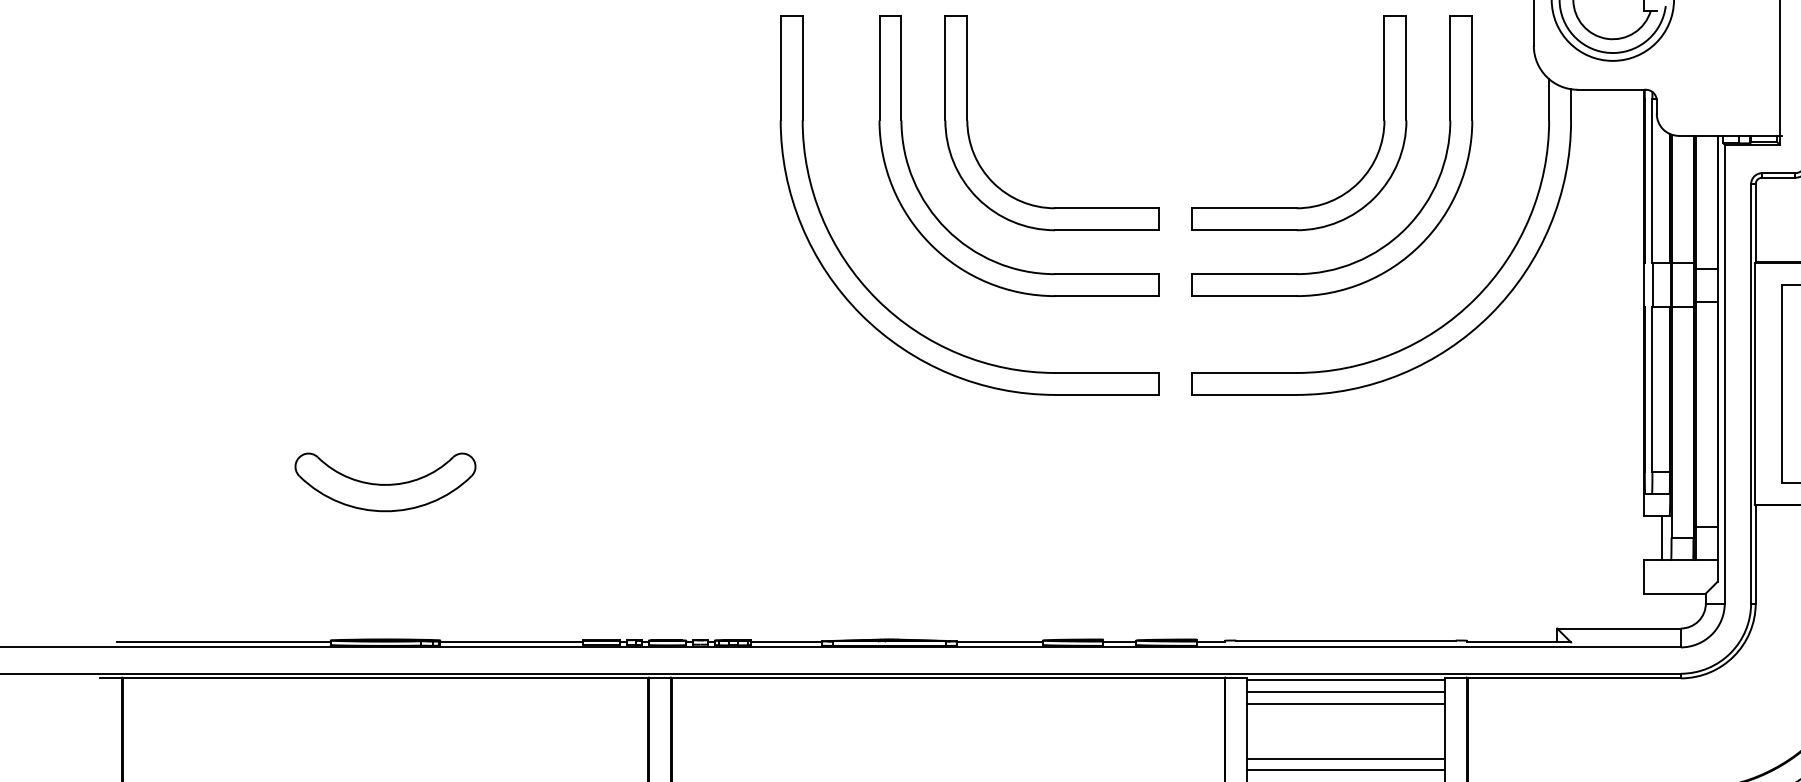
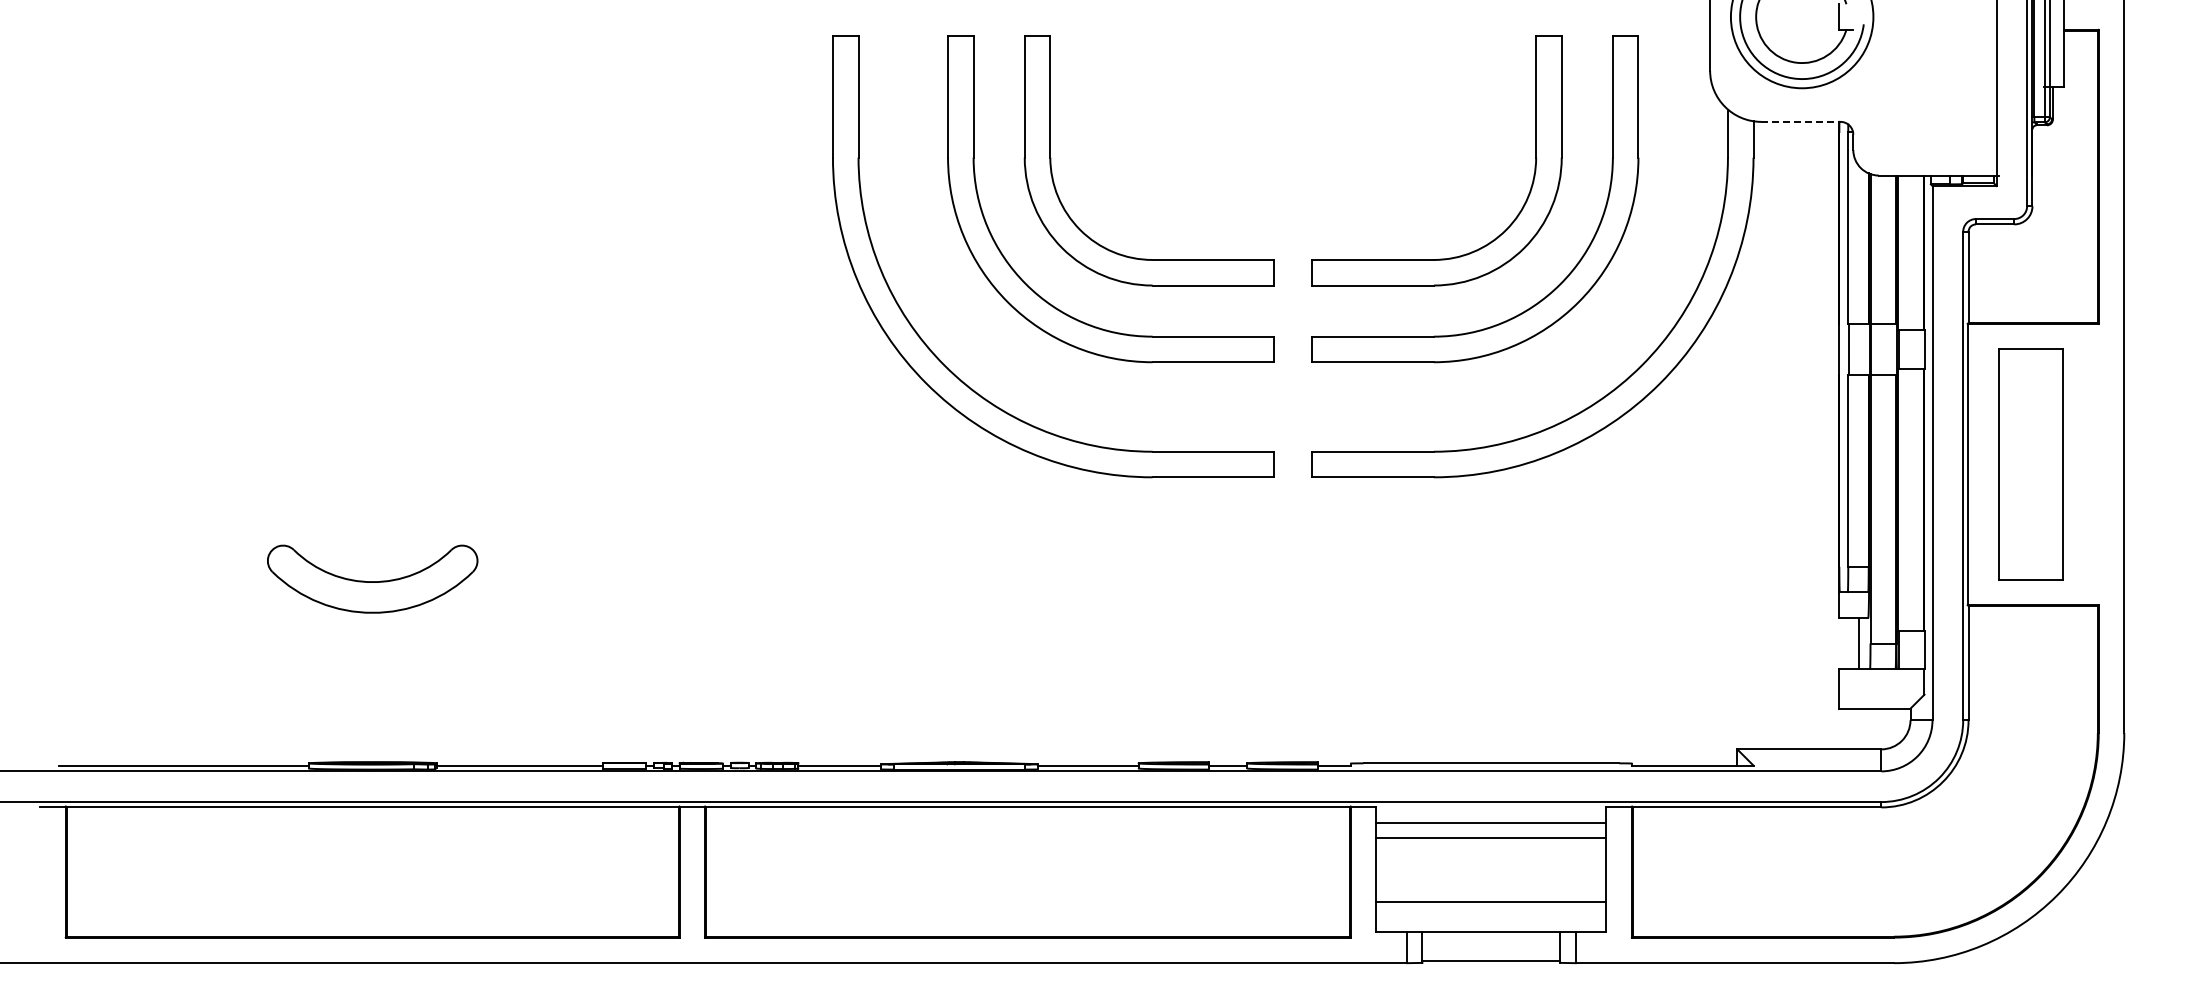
line: (1611, 89) -> (1800, 121), solid -> dashed
line: (1346, 680) -> (1491, 809), removed
line: (1346, 770) -> (1491, 914), removed

